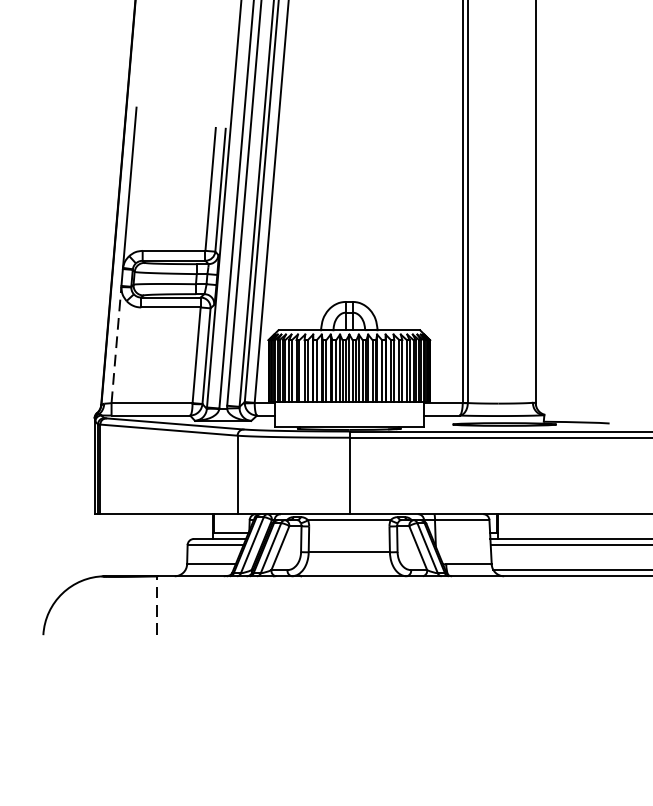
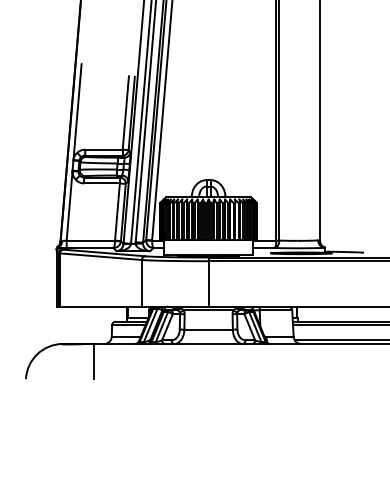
line: (116, 344) -> (69, 205), dashed -> solid
line: (156, 605) -> (93, 361), dashed -> solid

